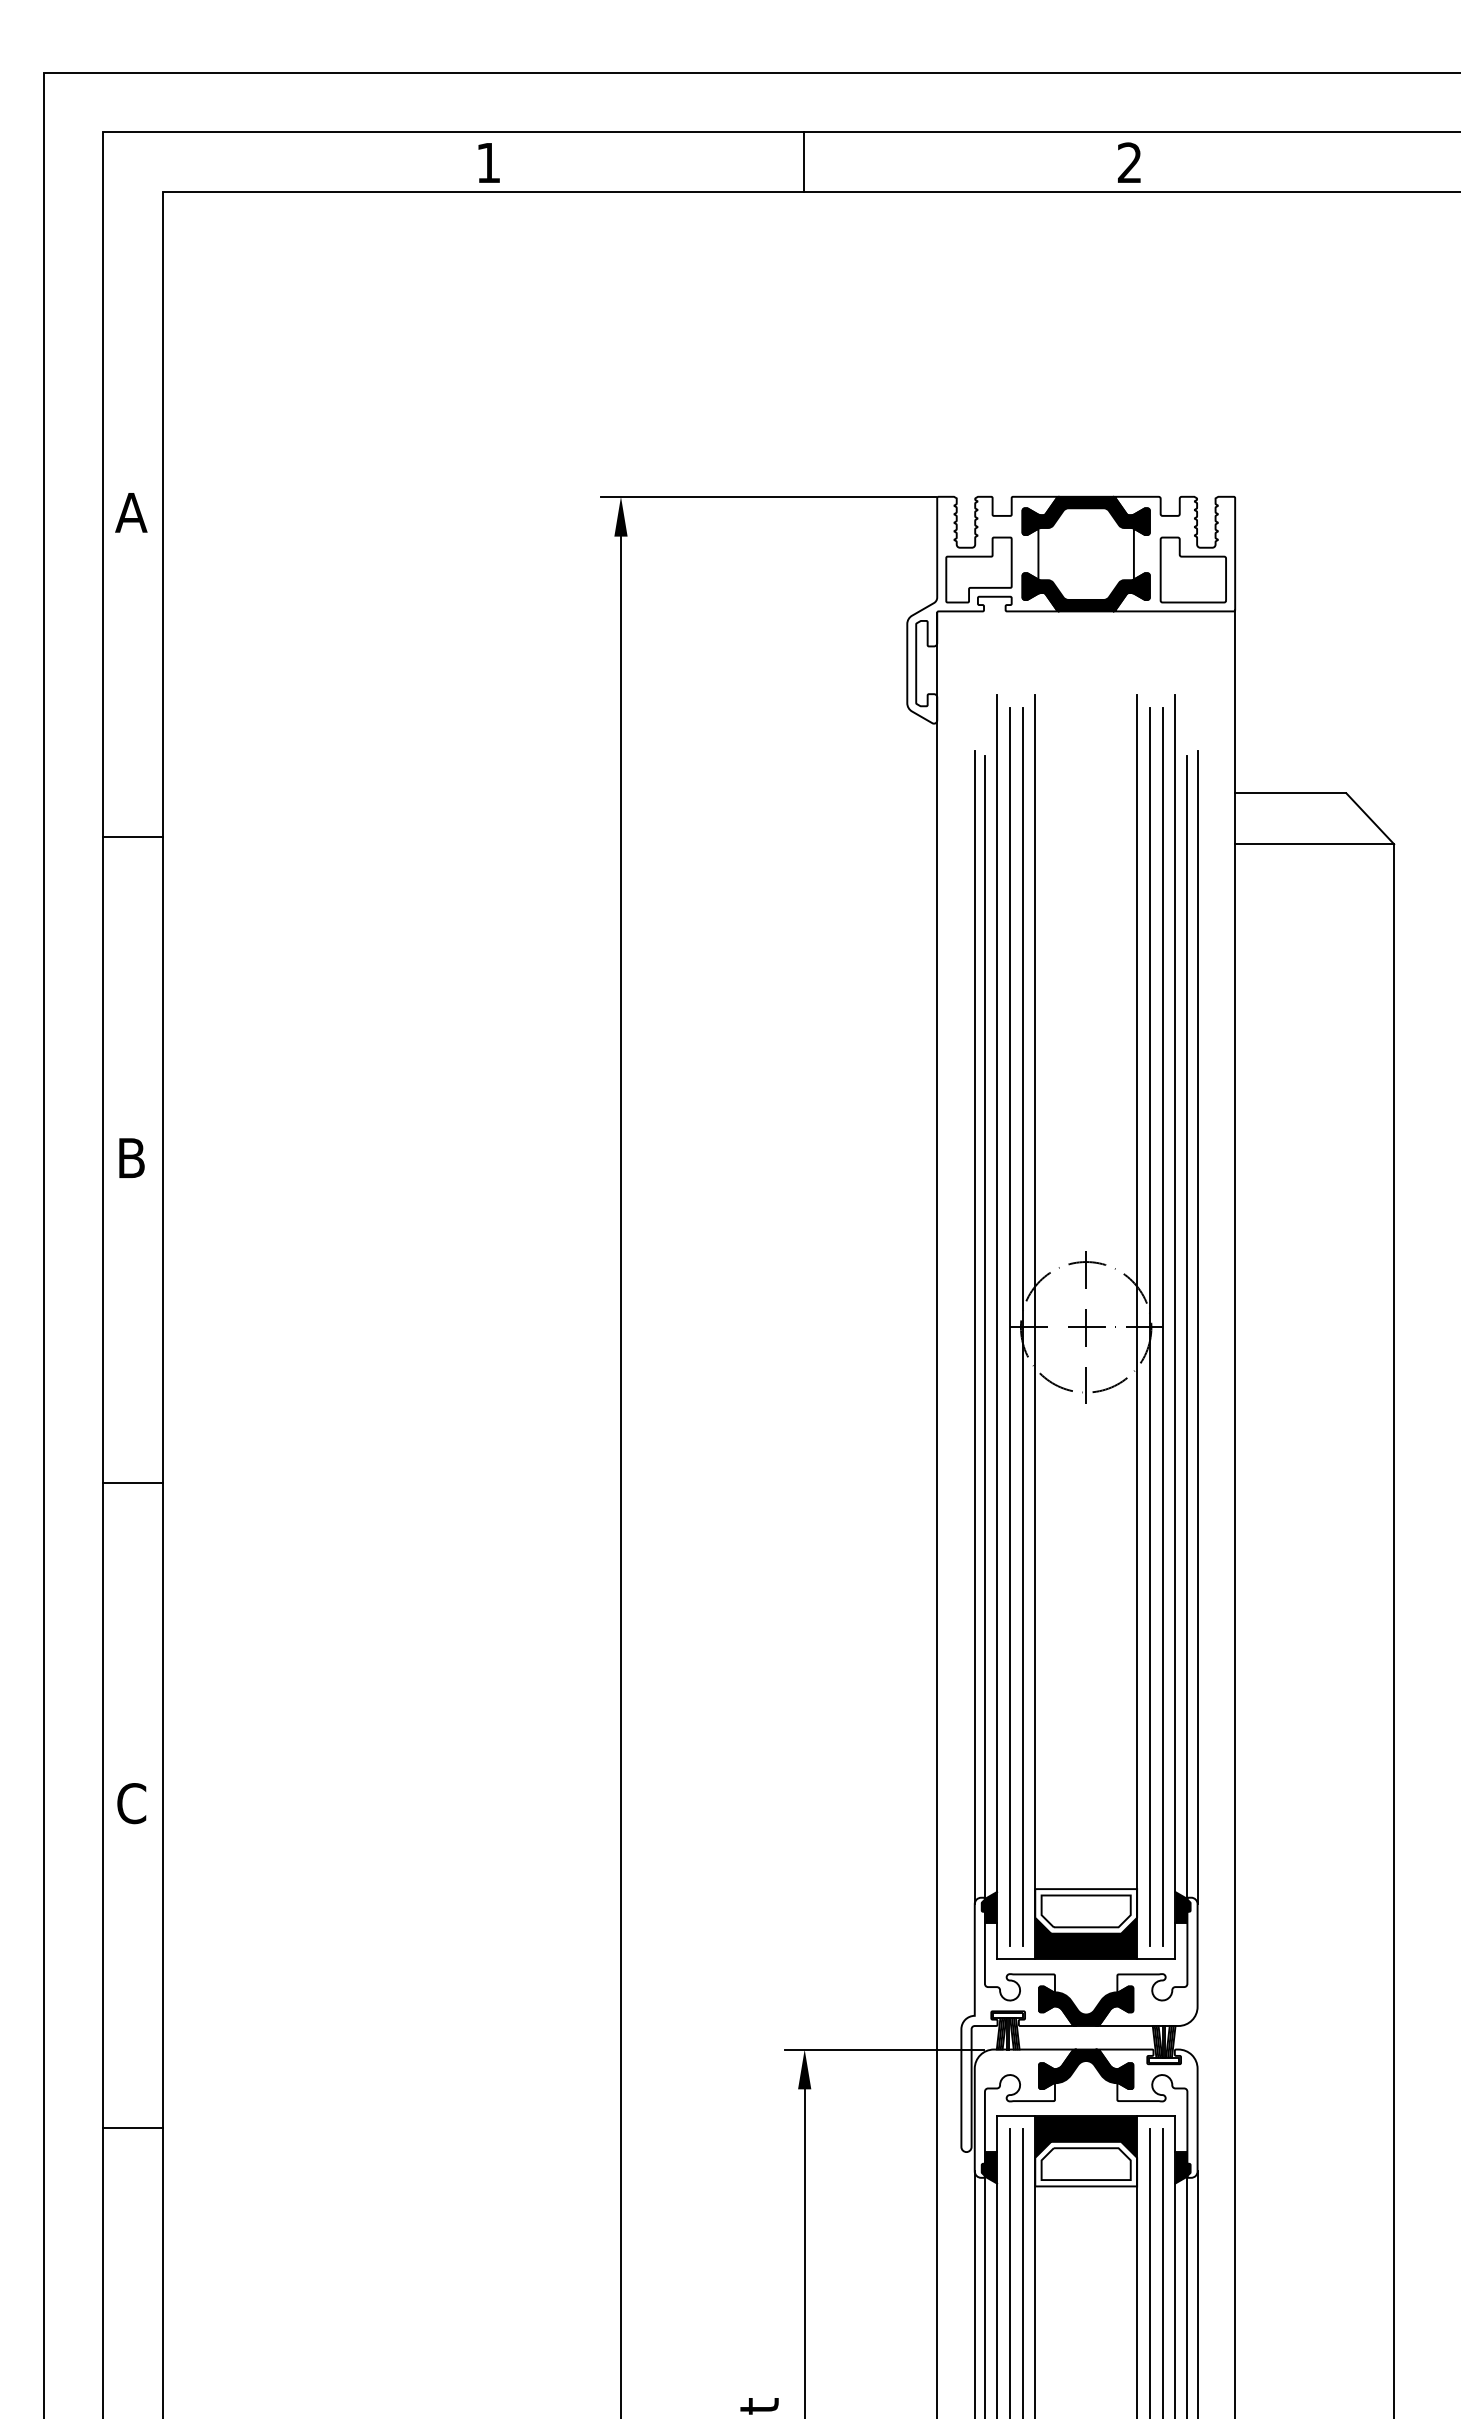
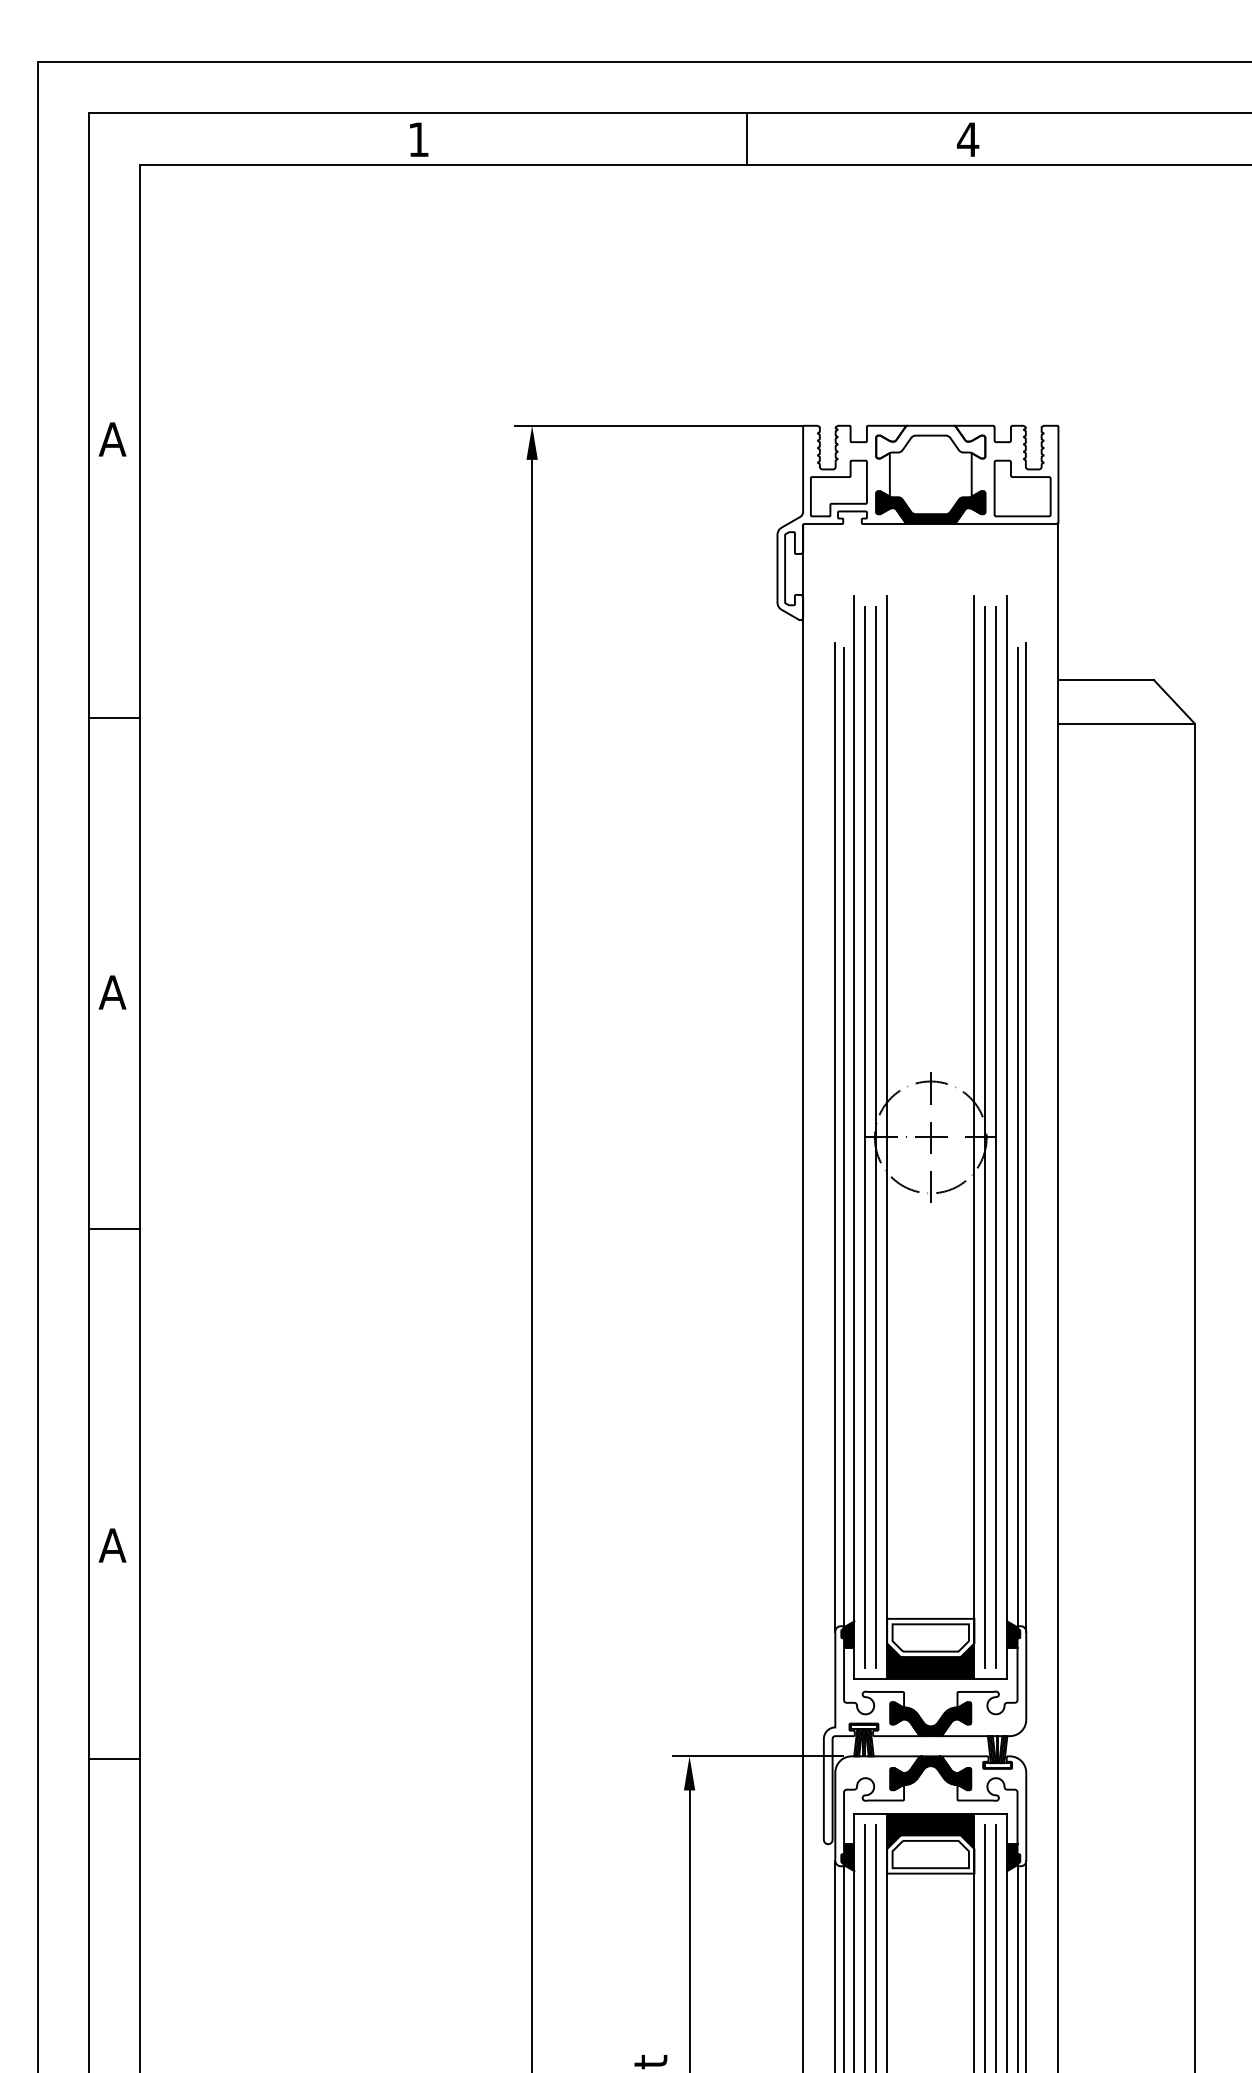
line: (804, 161) -> (746, 138), moved
text: (1129, 162) -> (967, 139), 2 -> 4
fill: (1085, 515) -> (930, 441), removed
text: (131, 1158) -> (112, 992), B -> A
line: (133, 1482) -> (114, 1229), moved
text: (131, 1803) -> (112, 1545), C -> A
line: (133, 2128) -> (114, 1759), moved

